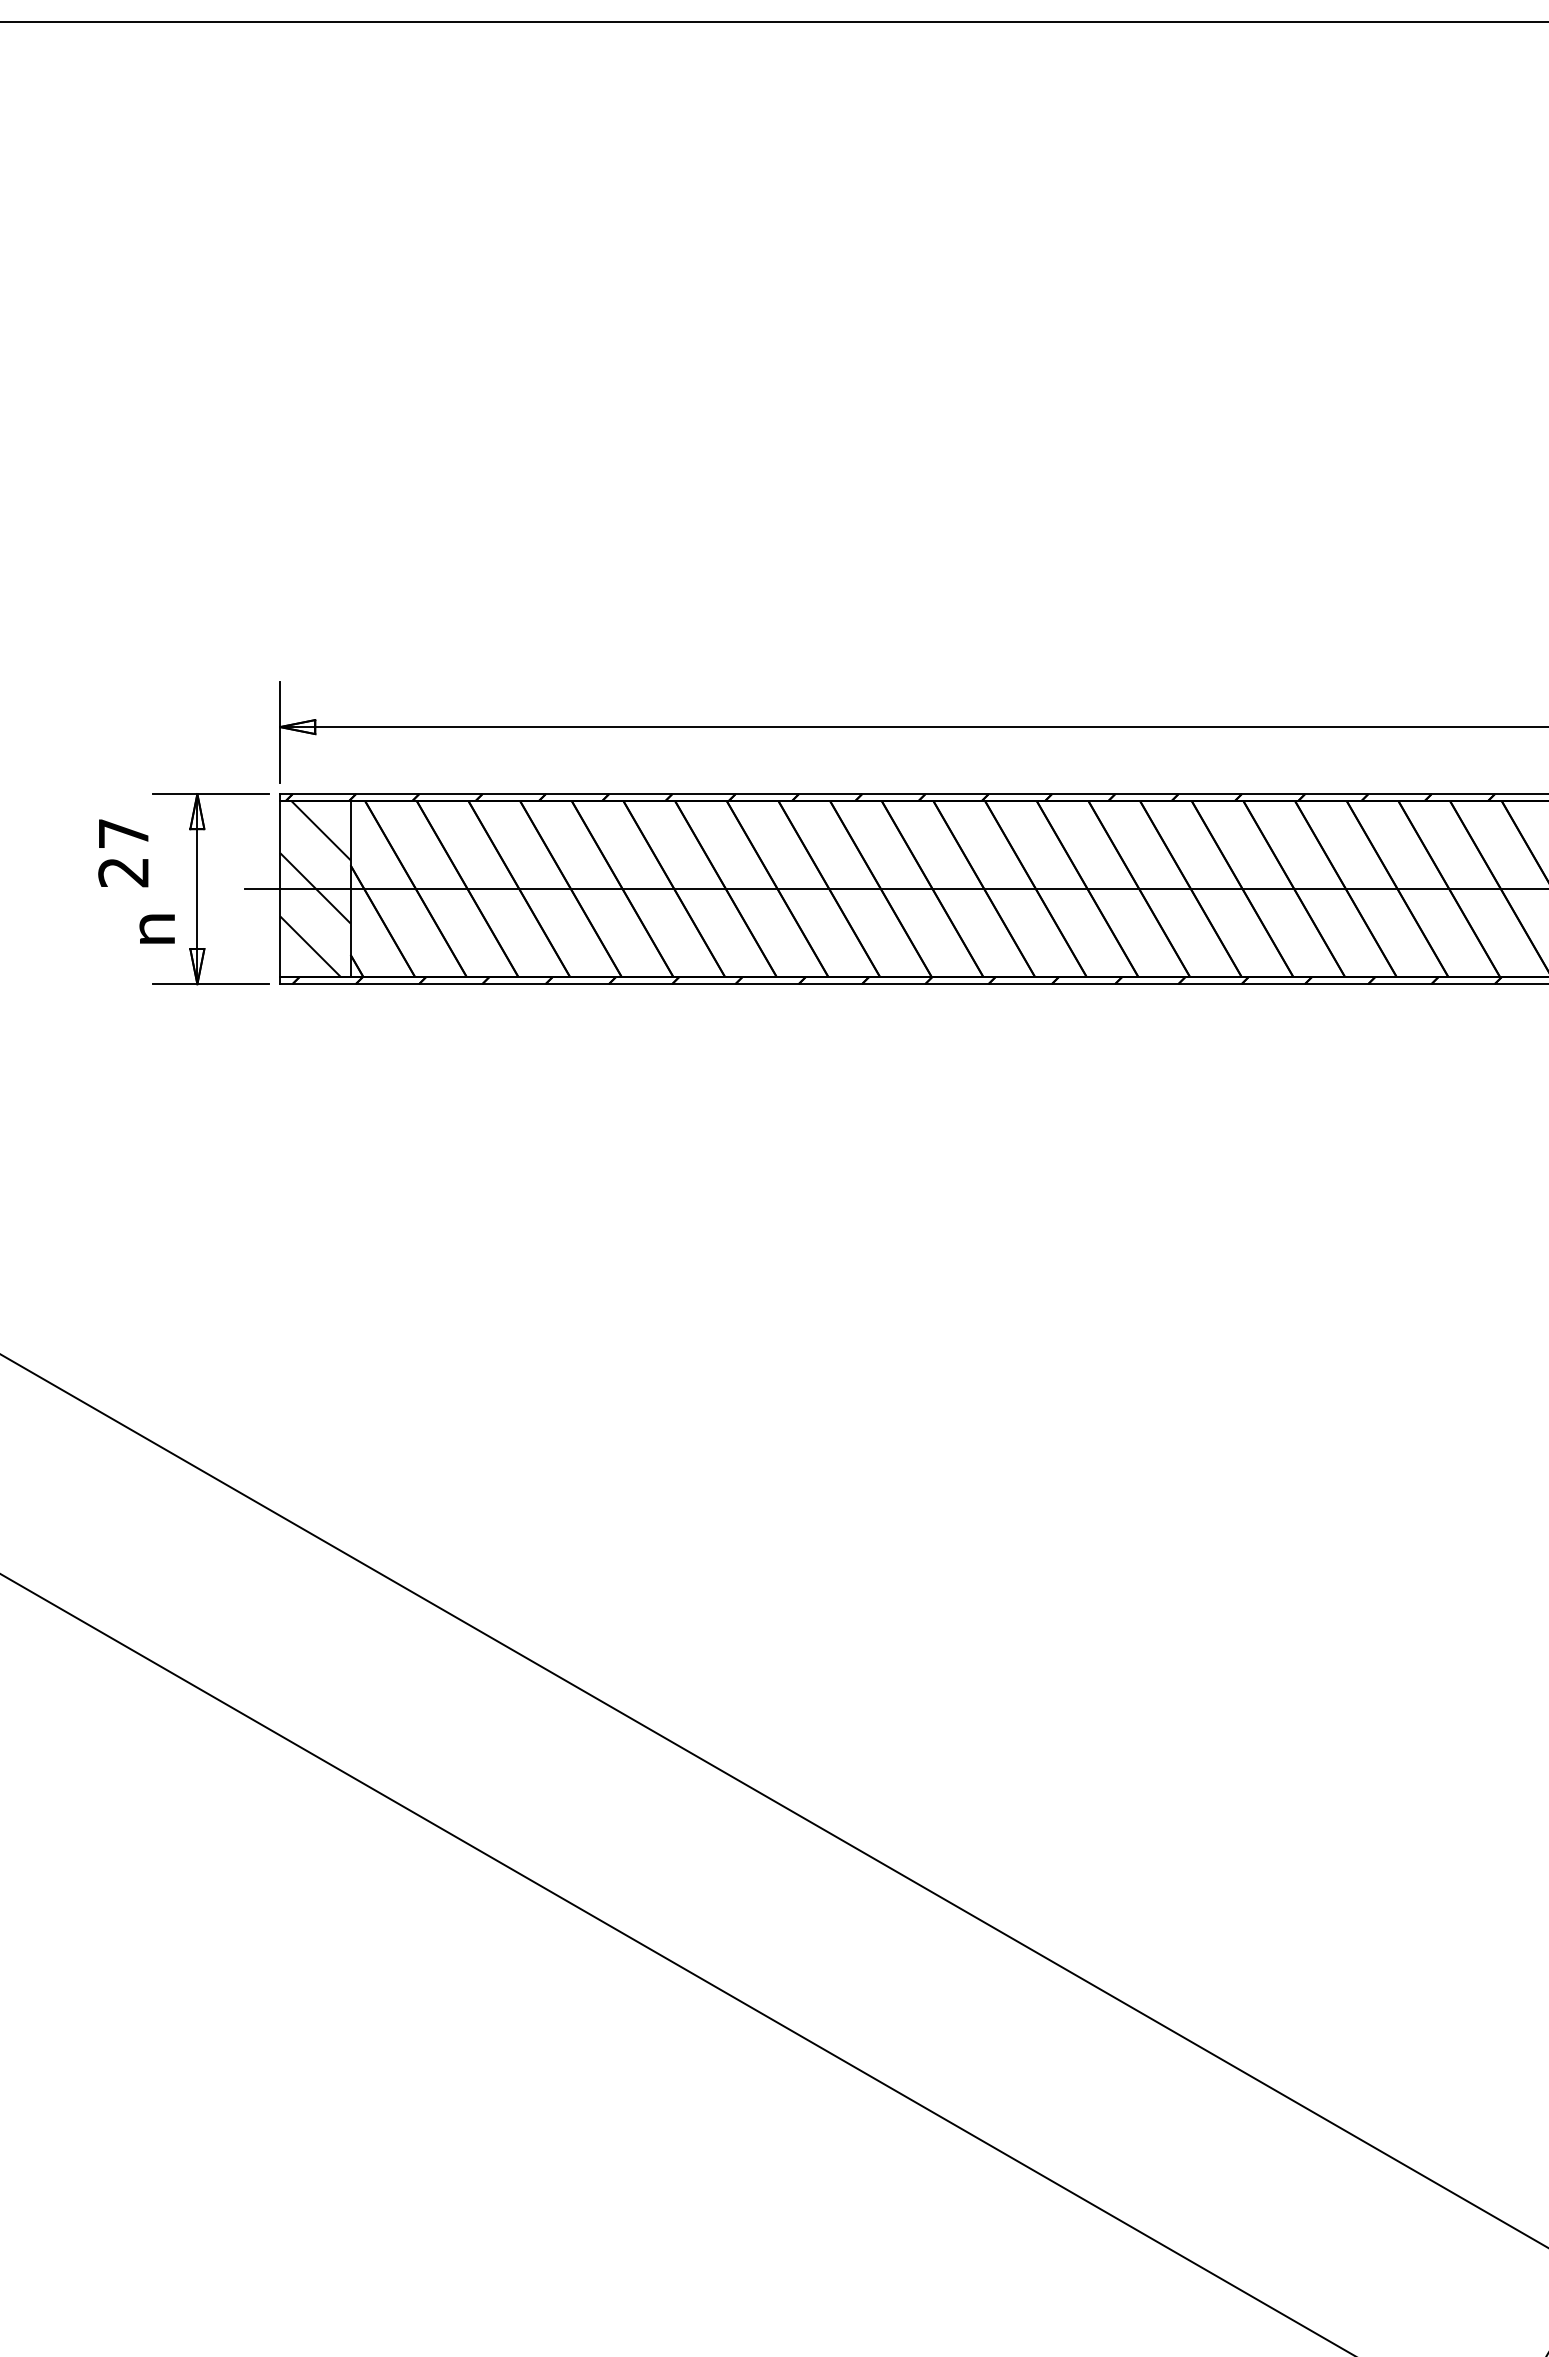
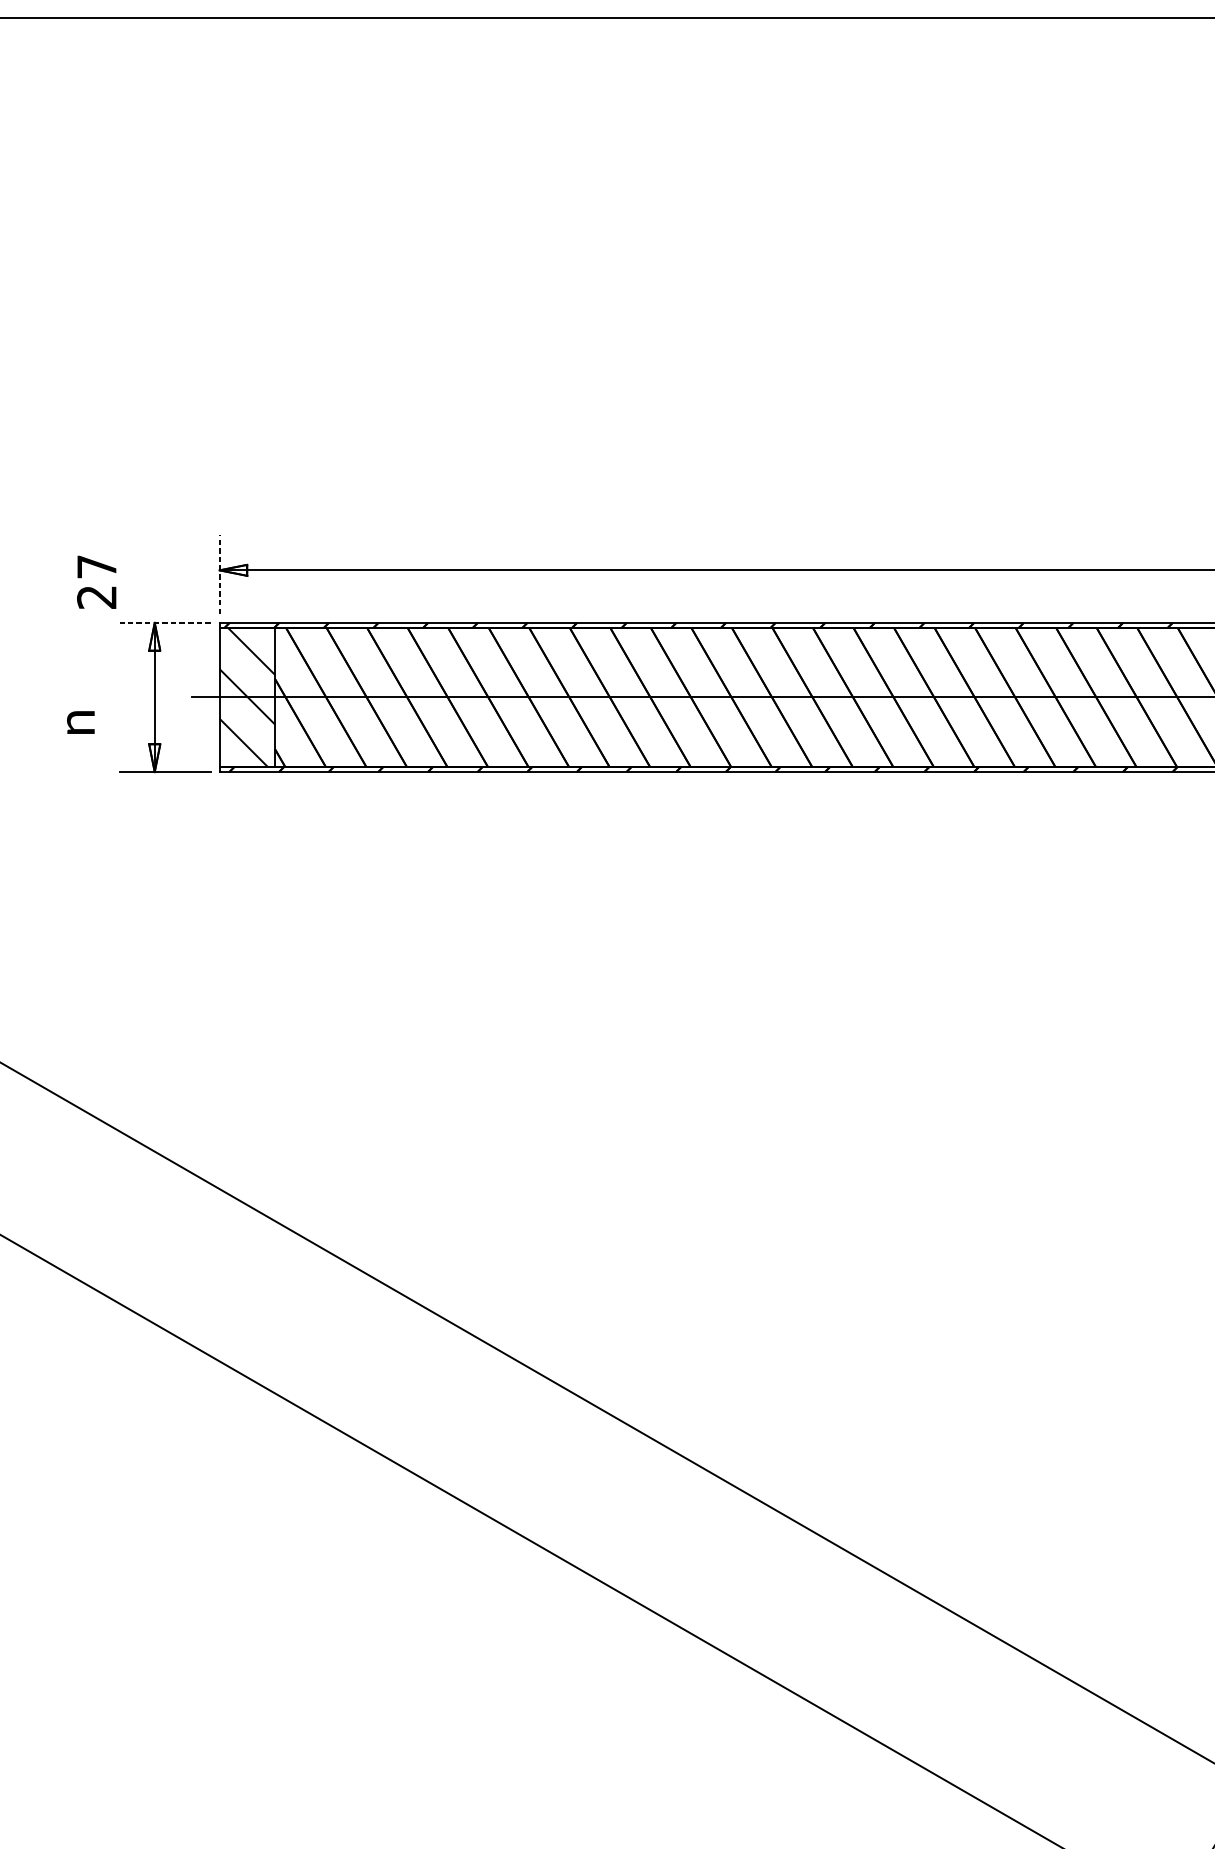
line: (280, 732) -> (219, 574), solid -> dashed
line: (210, 794) -> (165, 623), solid -> dashed
text: (123, 853) -> (96, 582), moved
text: (156, 928) -> (80, 722), moved

